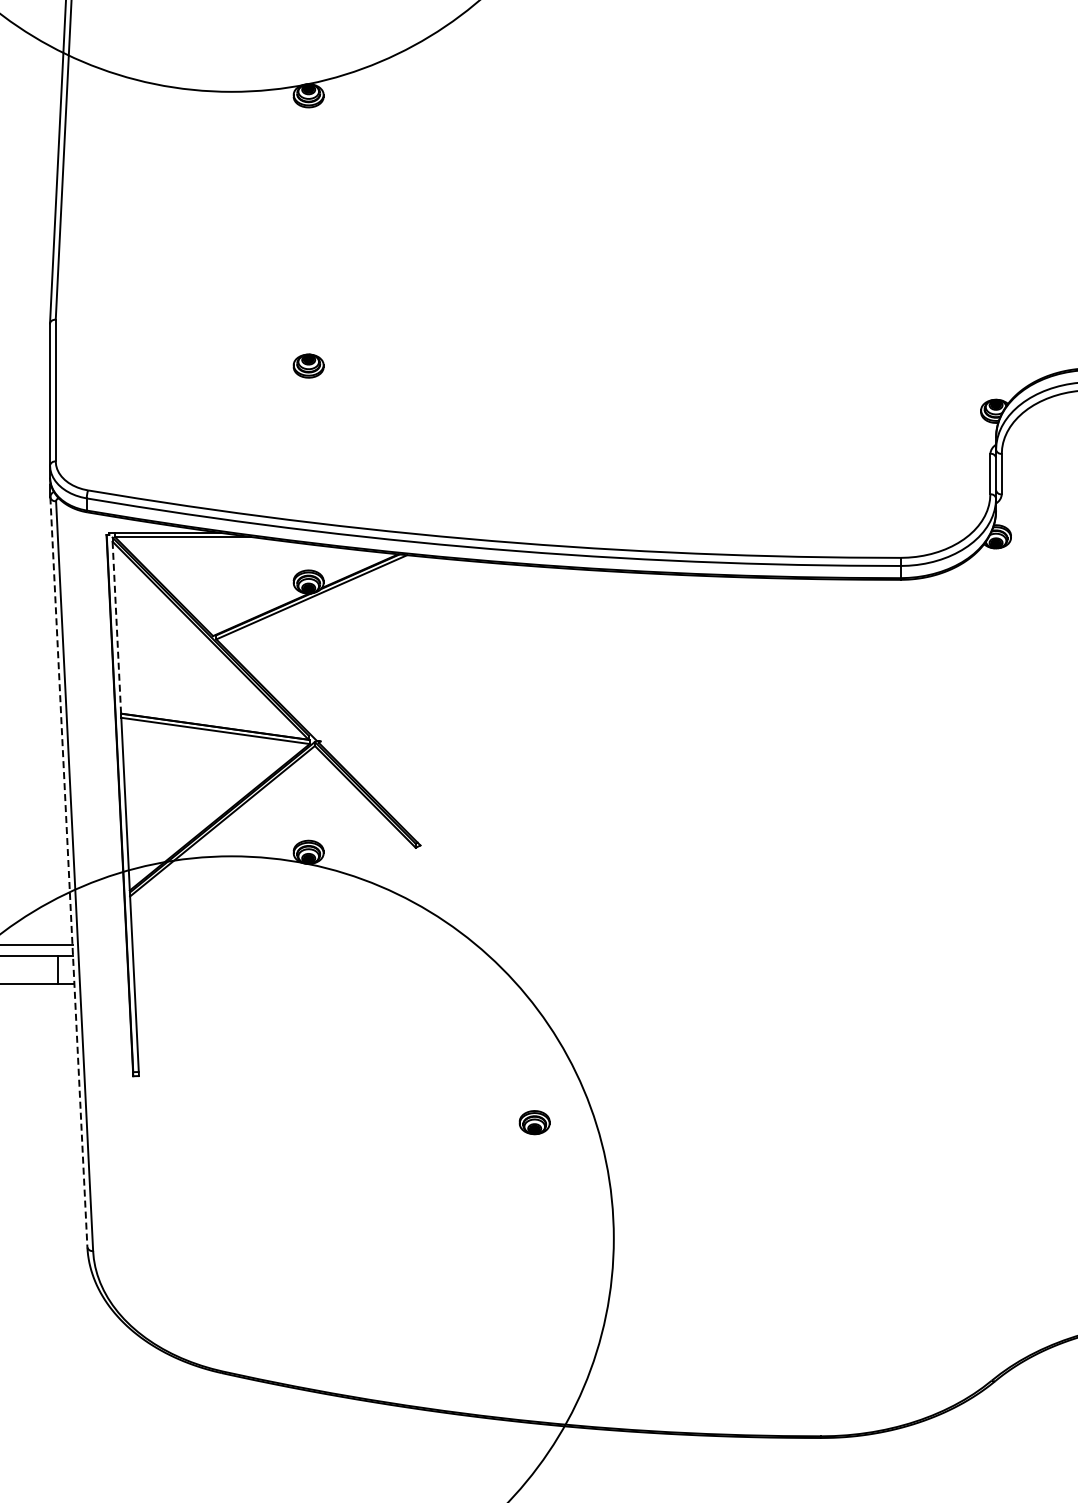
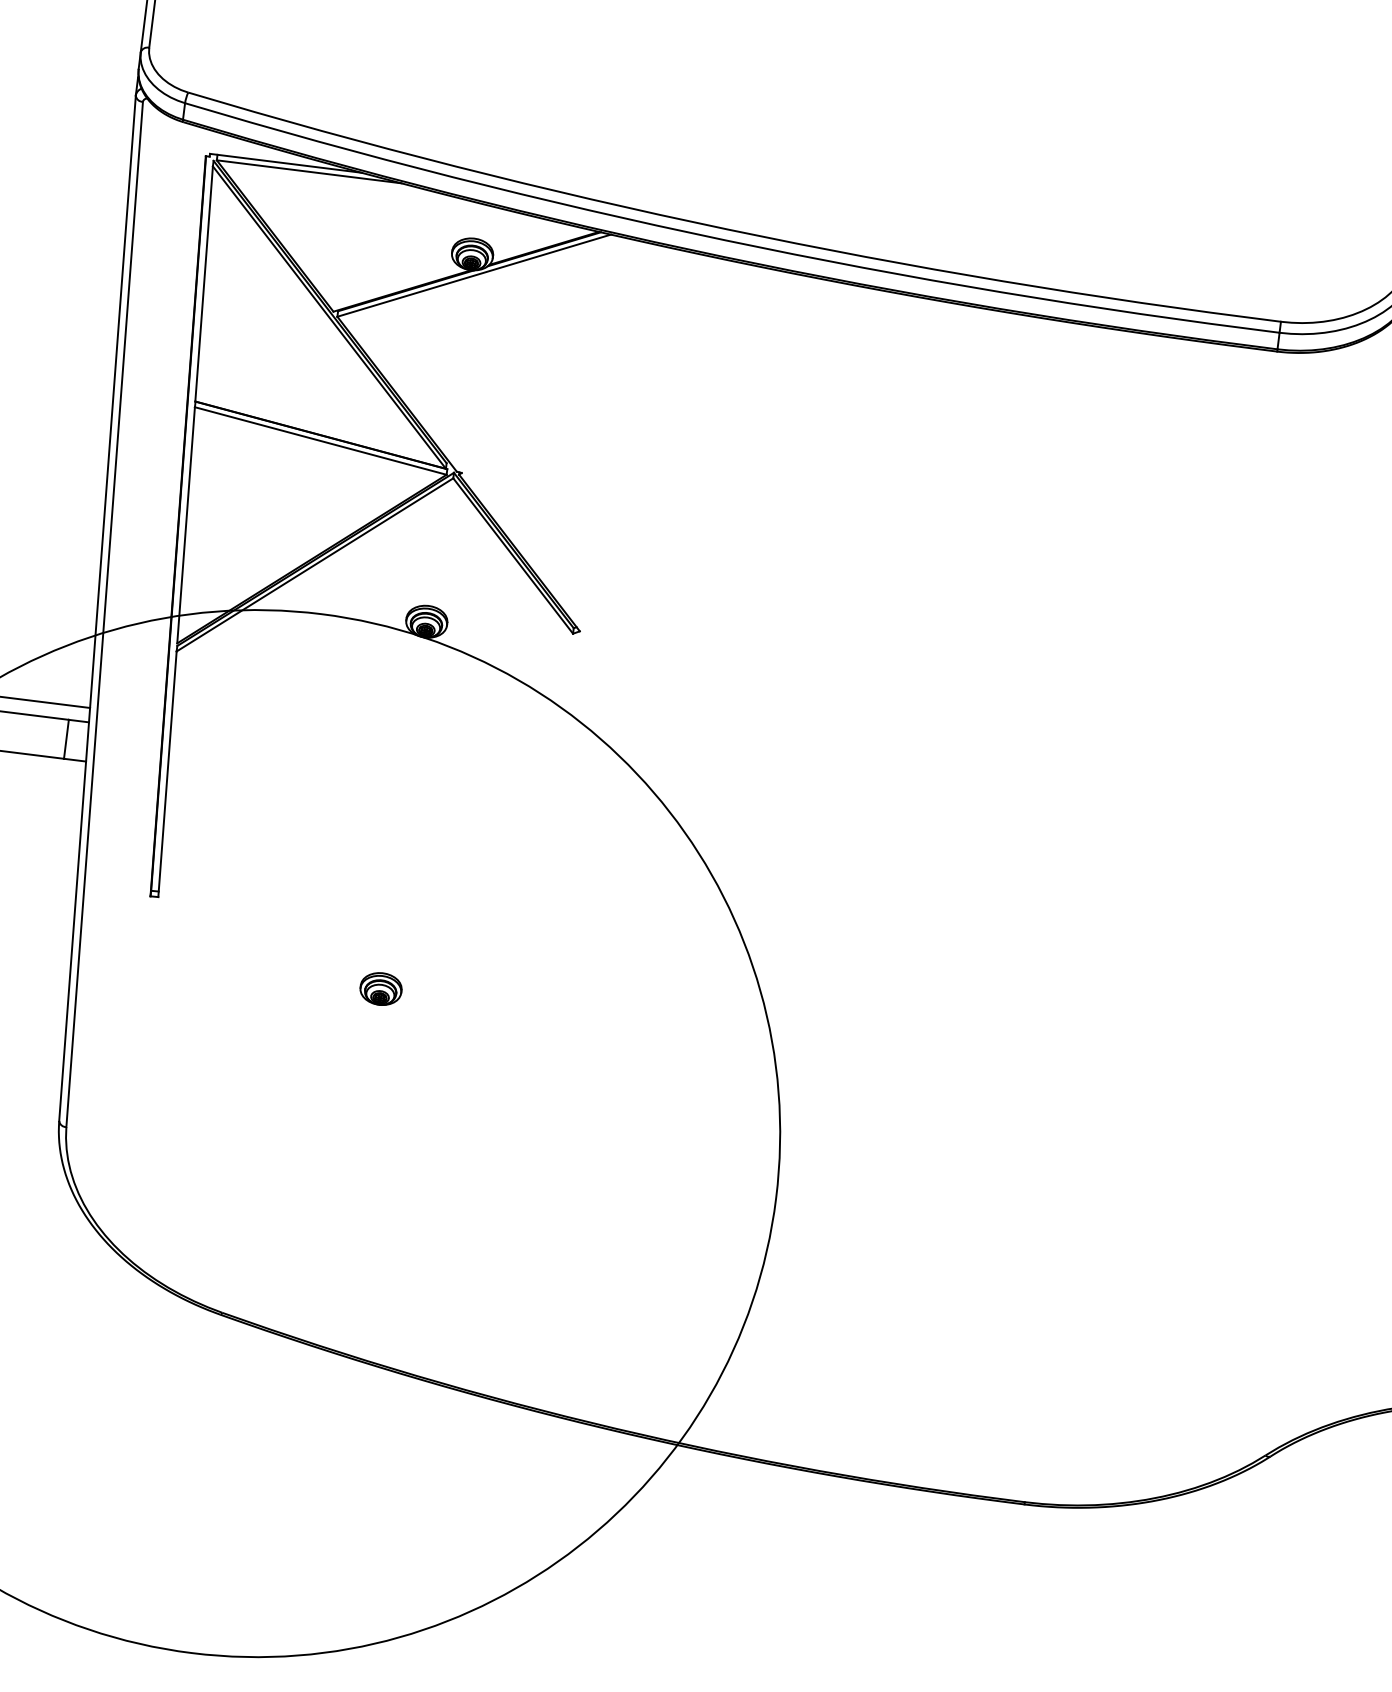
line: (116, 627) -> (203, 283), dashed -> solid
line: (68, 872) -> (96, 608), dashed -> solid
part: (534, 1122) -> (380, 988), moved

